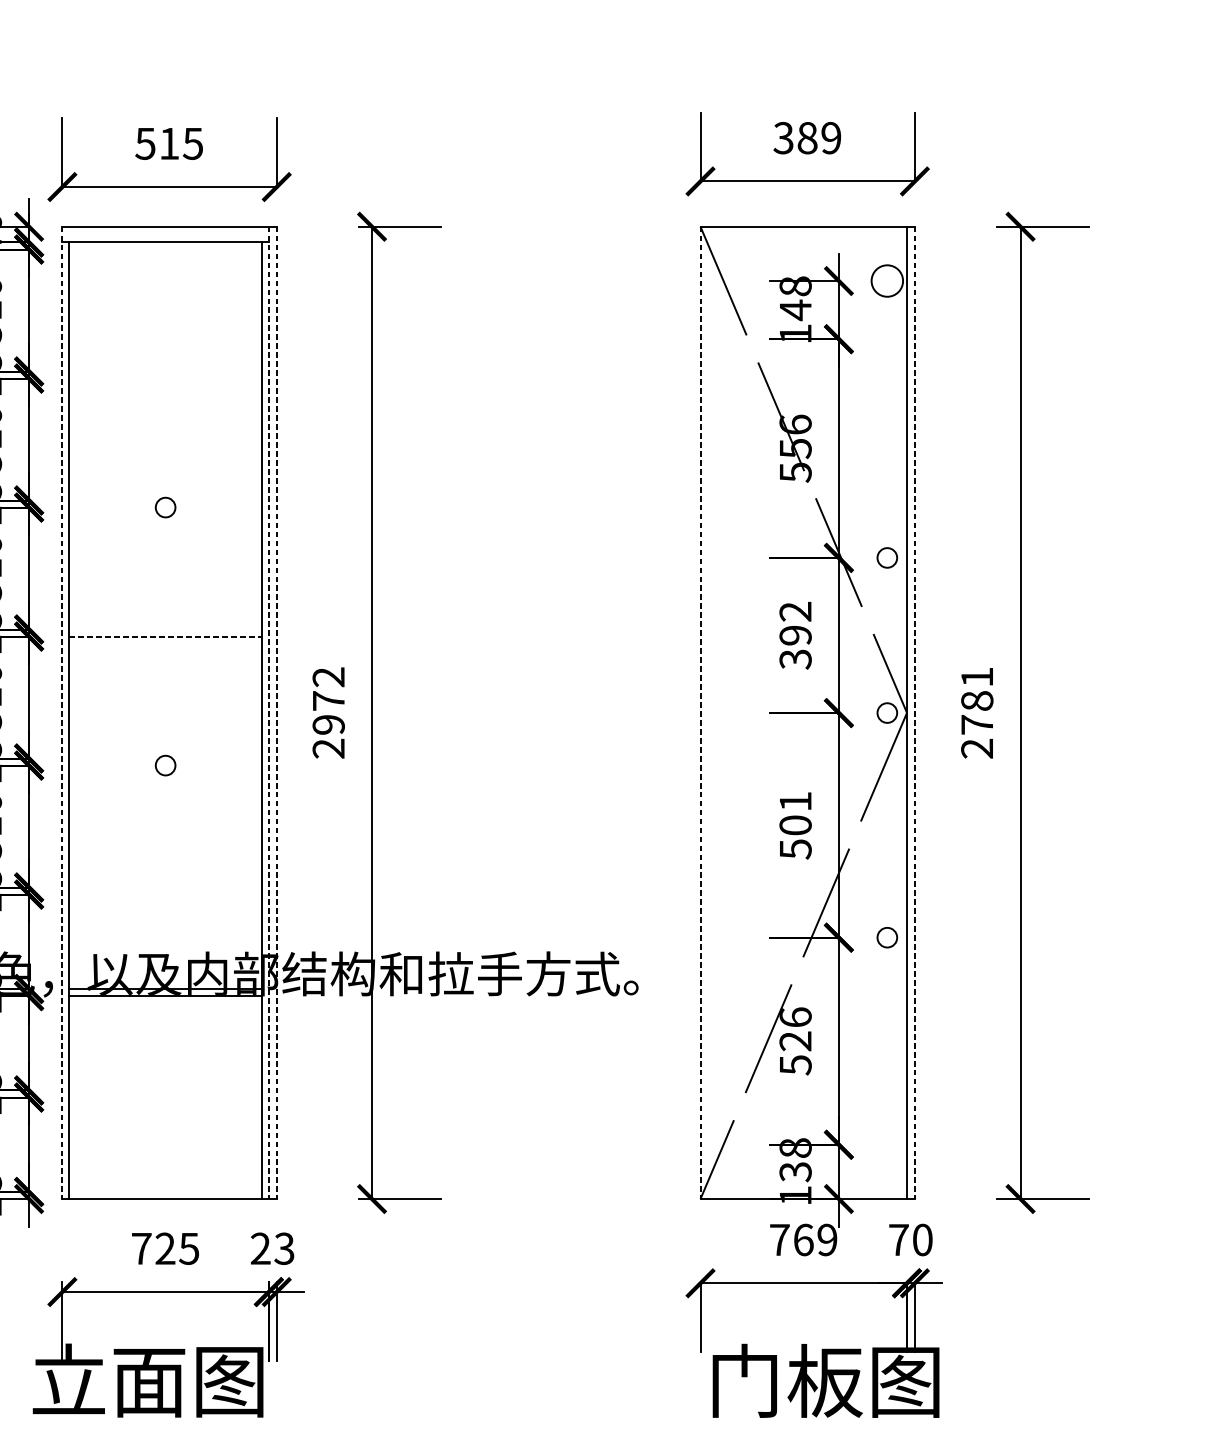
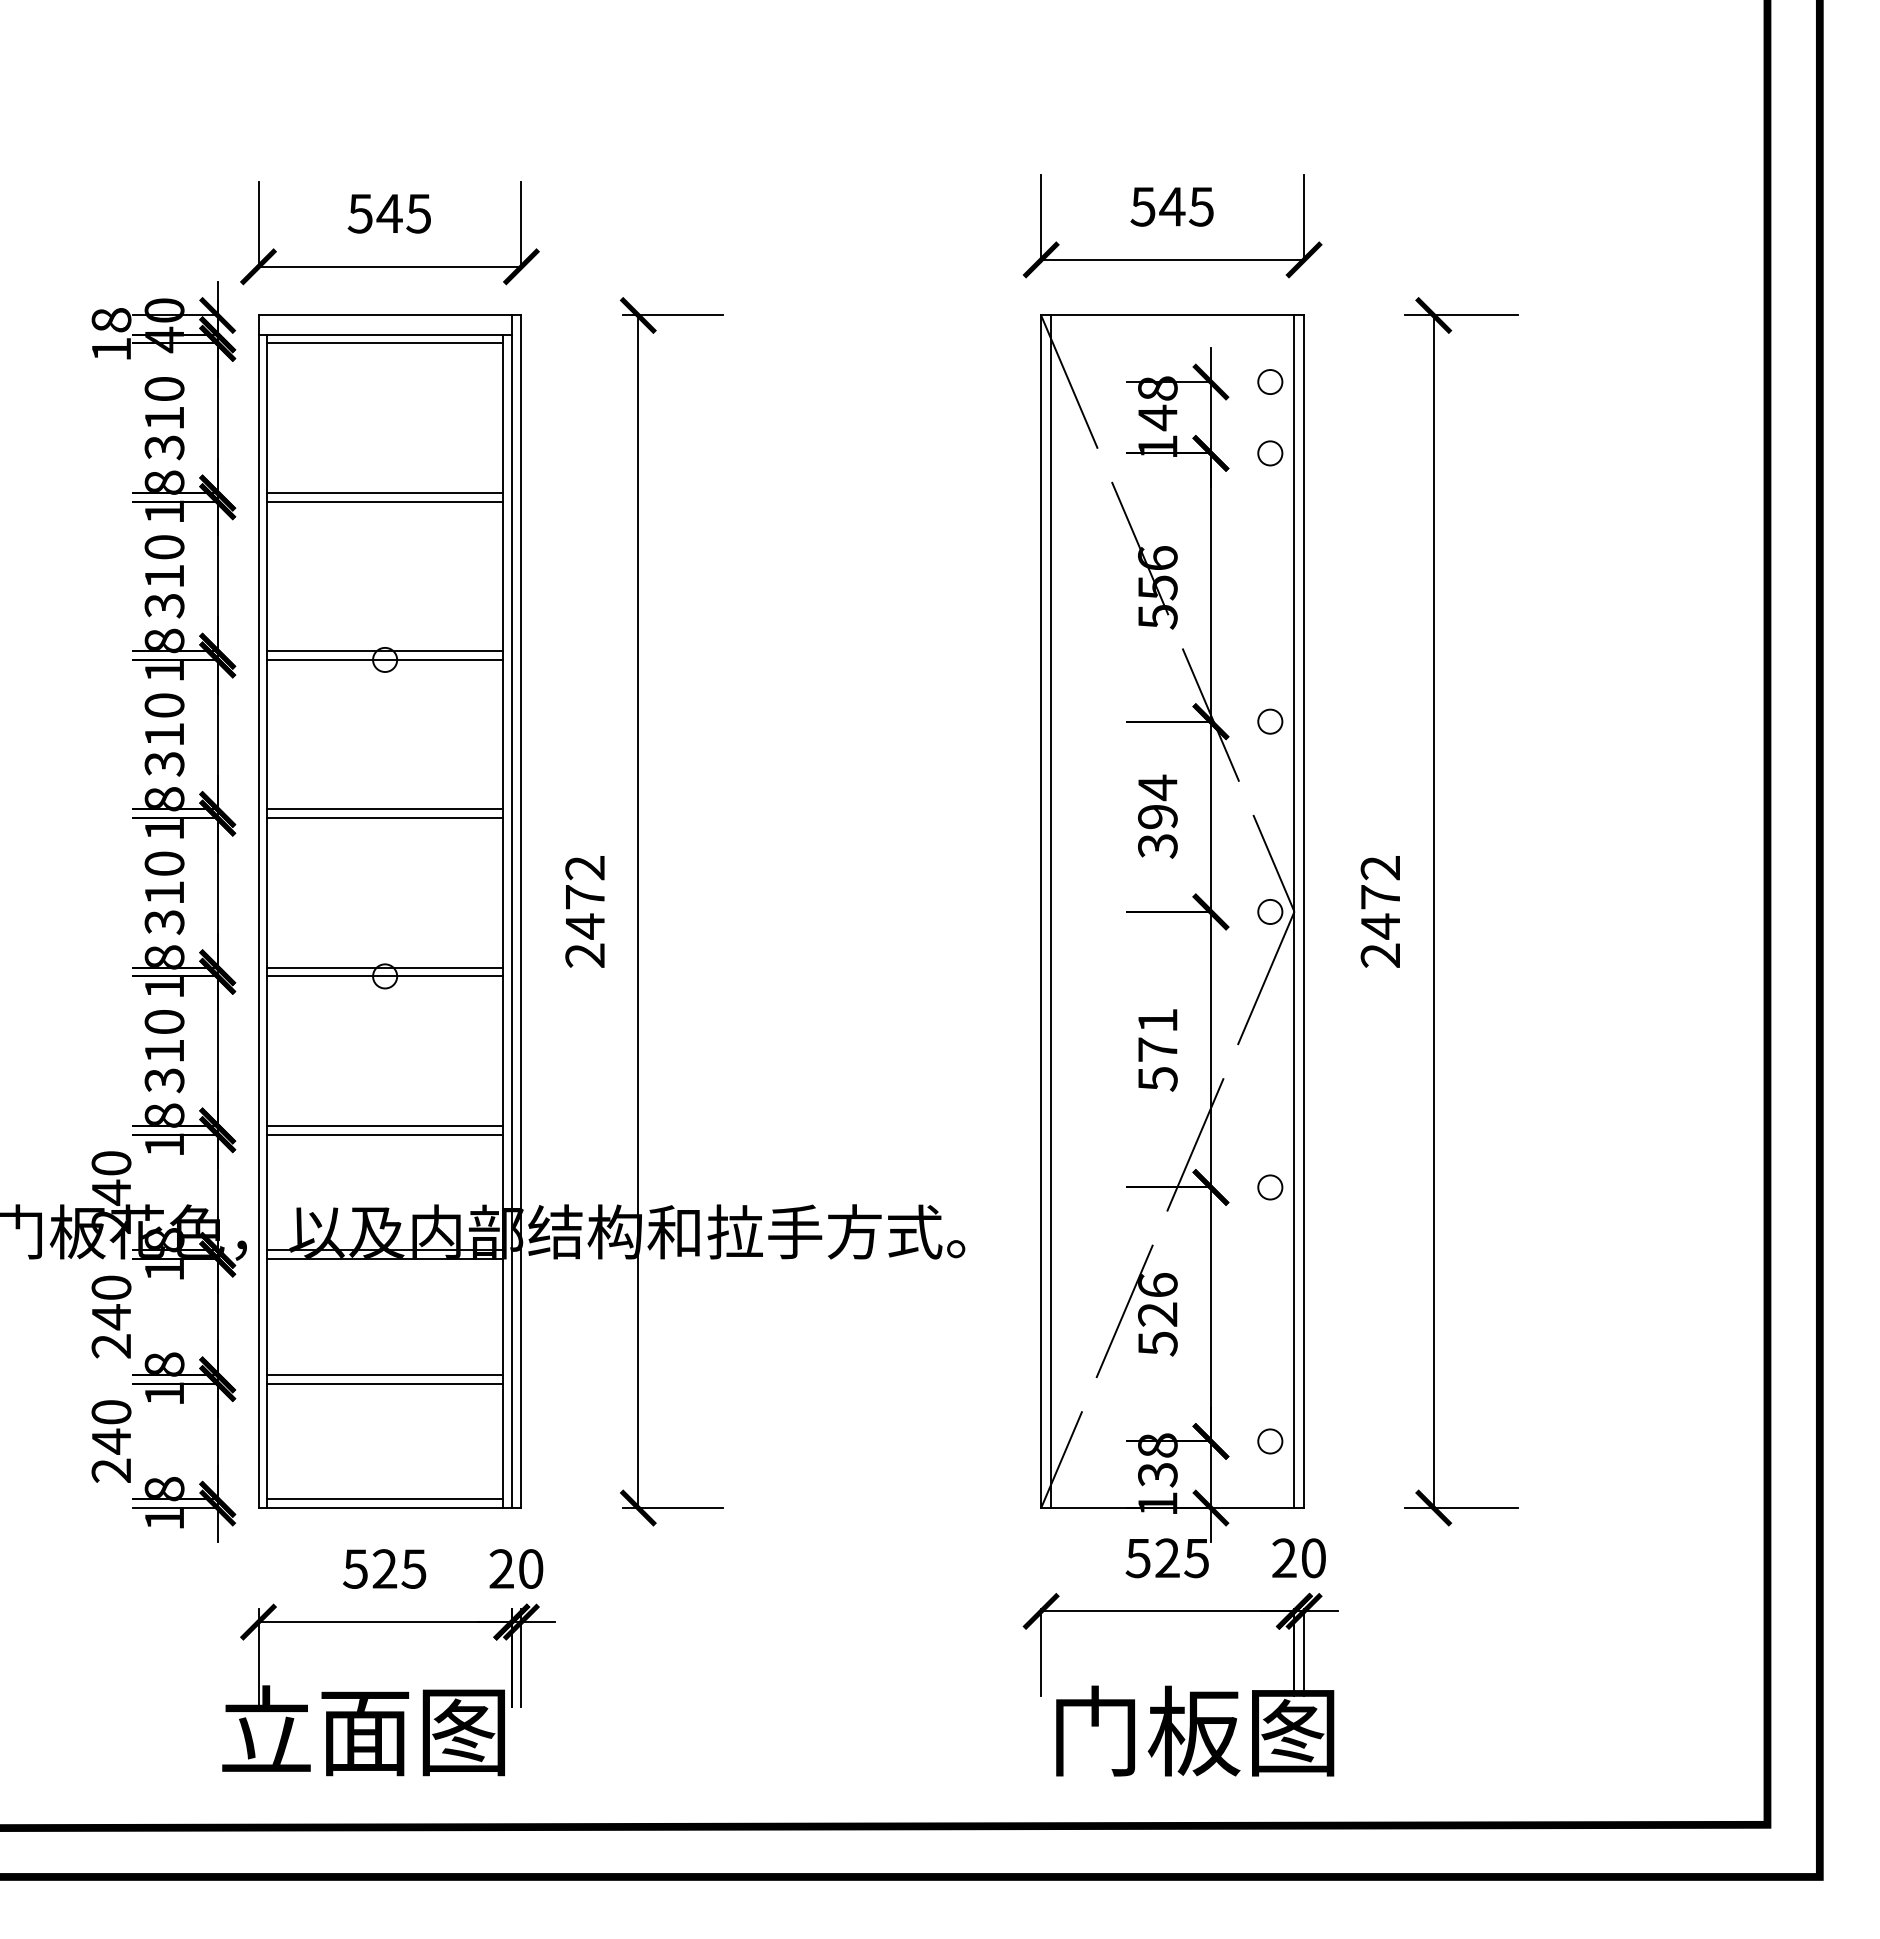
text: (807, 137) -> (1172, 206), 389 -> 545
text: (169, 143) -> (389, 213), 515 -> 545
line: (165, 249) -> (385, 343), added
circle: (887, 281) -> (1270, 382), size x0.62
circle: (887, 339) -> (1270, 453), added
line: (165, 371) -> (385, 493), added
line: (165, 378) -> (385, 501), added
line: (165, 500) -> (385, 651), added
line: (165, 507) -> (385, 659), added
text: (795, 611) -> (1157, 787), 392 -> 394
line: (165, 629) -> (385, 809), added
line: (165, 636) -> (385, 818), dashed -> solid
text: (977, 701) -> (1380, 897), 2781 -> 2472
line: (708, 712) -> (1050, 911), added
line: (62, 713) -> (258, 912), dashed -> solid
line: (268, 713) -> (511, 912), dashed -> solid
line: (276, 713) -> (521, 912), dashed -> solid
line: (700, 713) -> (1041, 912), dashed -> solid
line: (915, 713) -> (1304, 912), dashed -> solid
text: (329, 724) -> (585, 926), 2972 -> 2472
line: (165, 758) -> (385, 967), added
line: (165, 765) -> (385, 976), added
text: (795, 825) -> (1157, 1049), 501 -> 571
line: (165, 887) -> (385, 1125), added
line: (165, 894) -> (385, 1134), added
line: (165, 1090) -> (385, 1374), added
line: (165, 1097) -> (385, 1383), added
circle: (887, 1144) -> (1270, 1441), added
line: (165, 1192) -> (385, 1499), added
text: (898, 1239) -> (1284, 1557), 70 -> 20
text: (802, 1240) -> (1166, 1558), 769 -> 525
text: (141, 1248) -> (355, 1568), 725 -> 525
text: (284, 1248) -> (530, 1568), 23 -> 20

